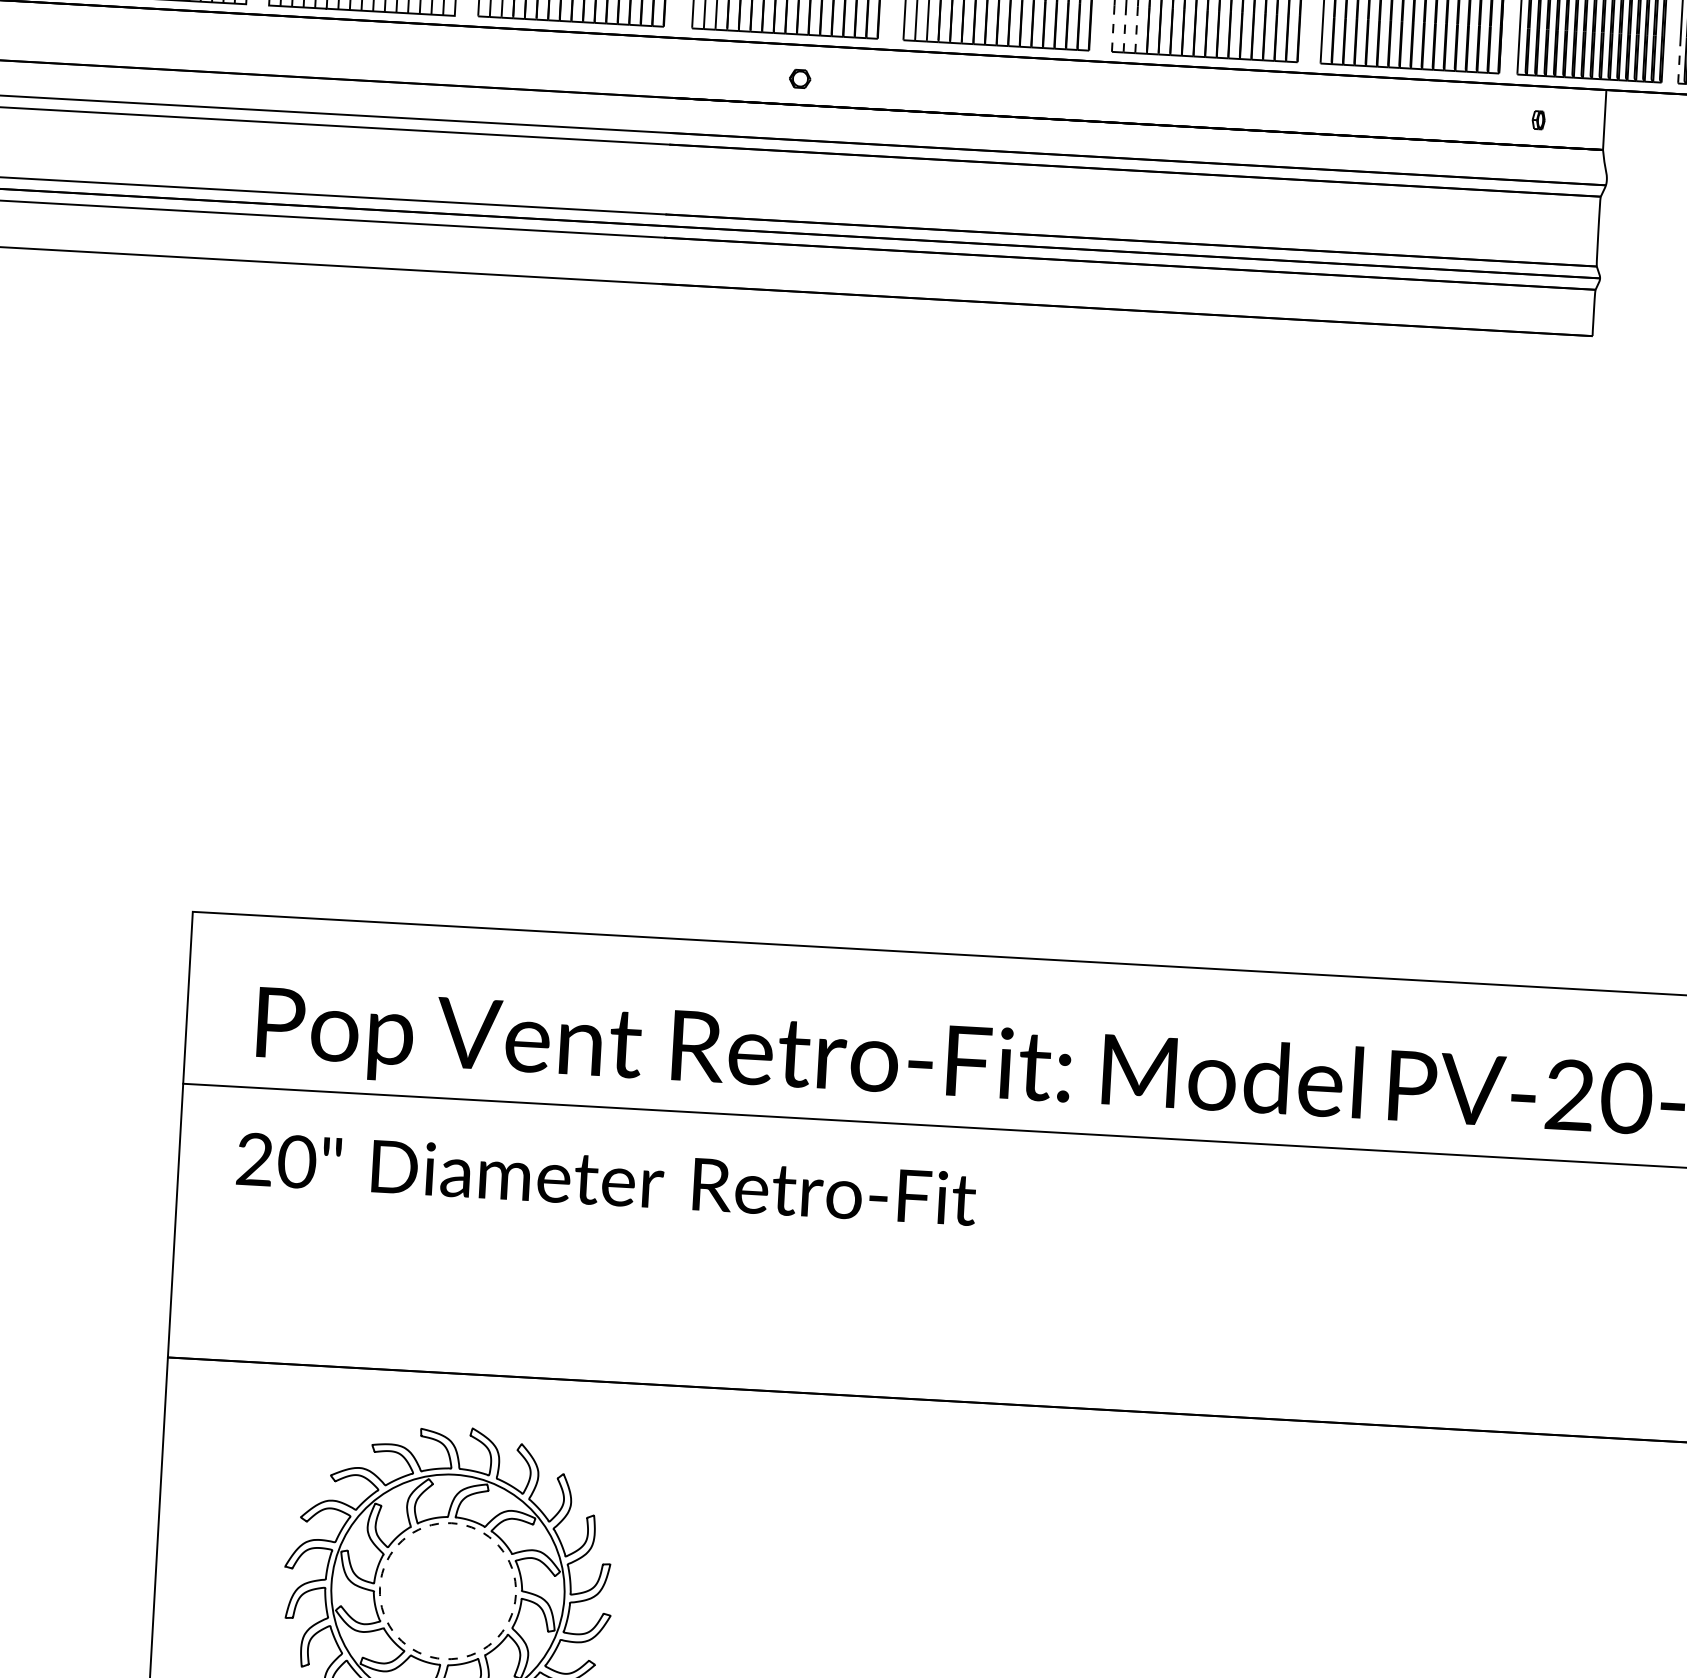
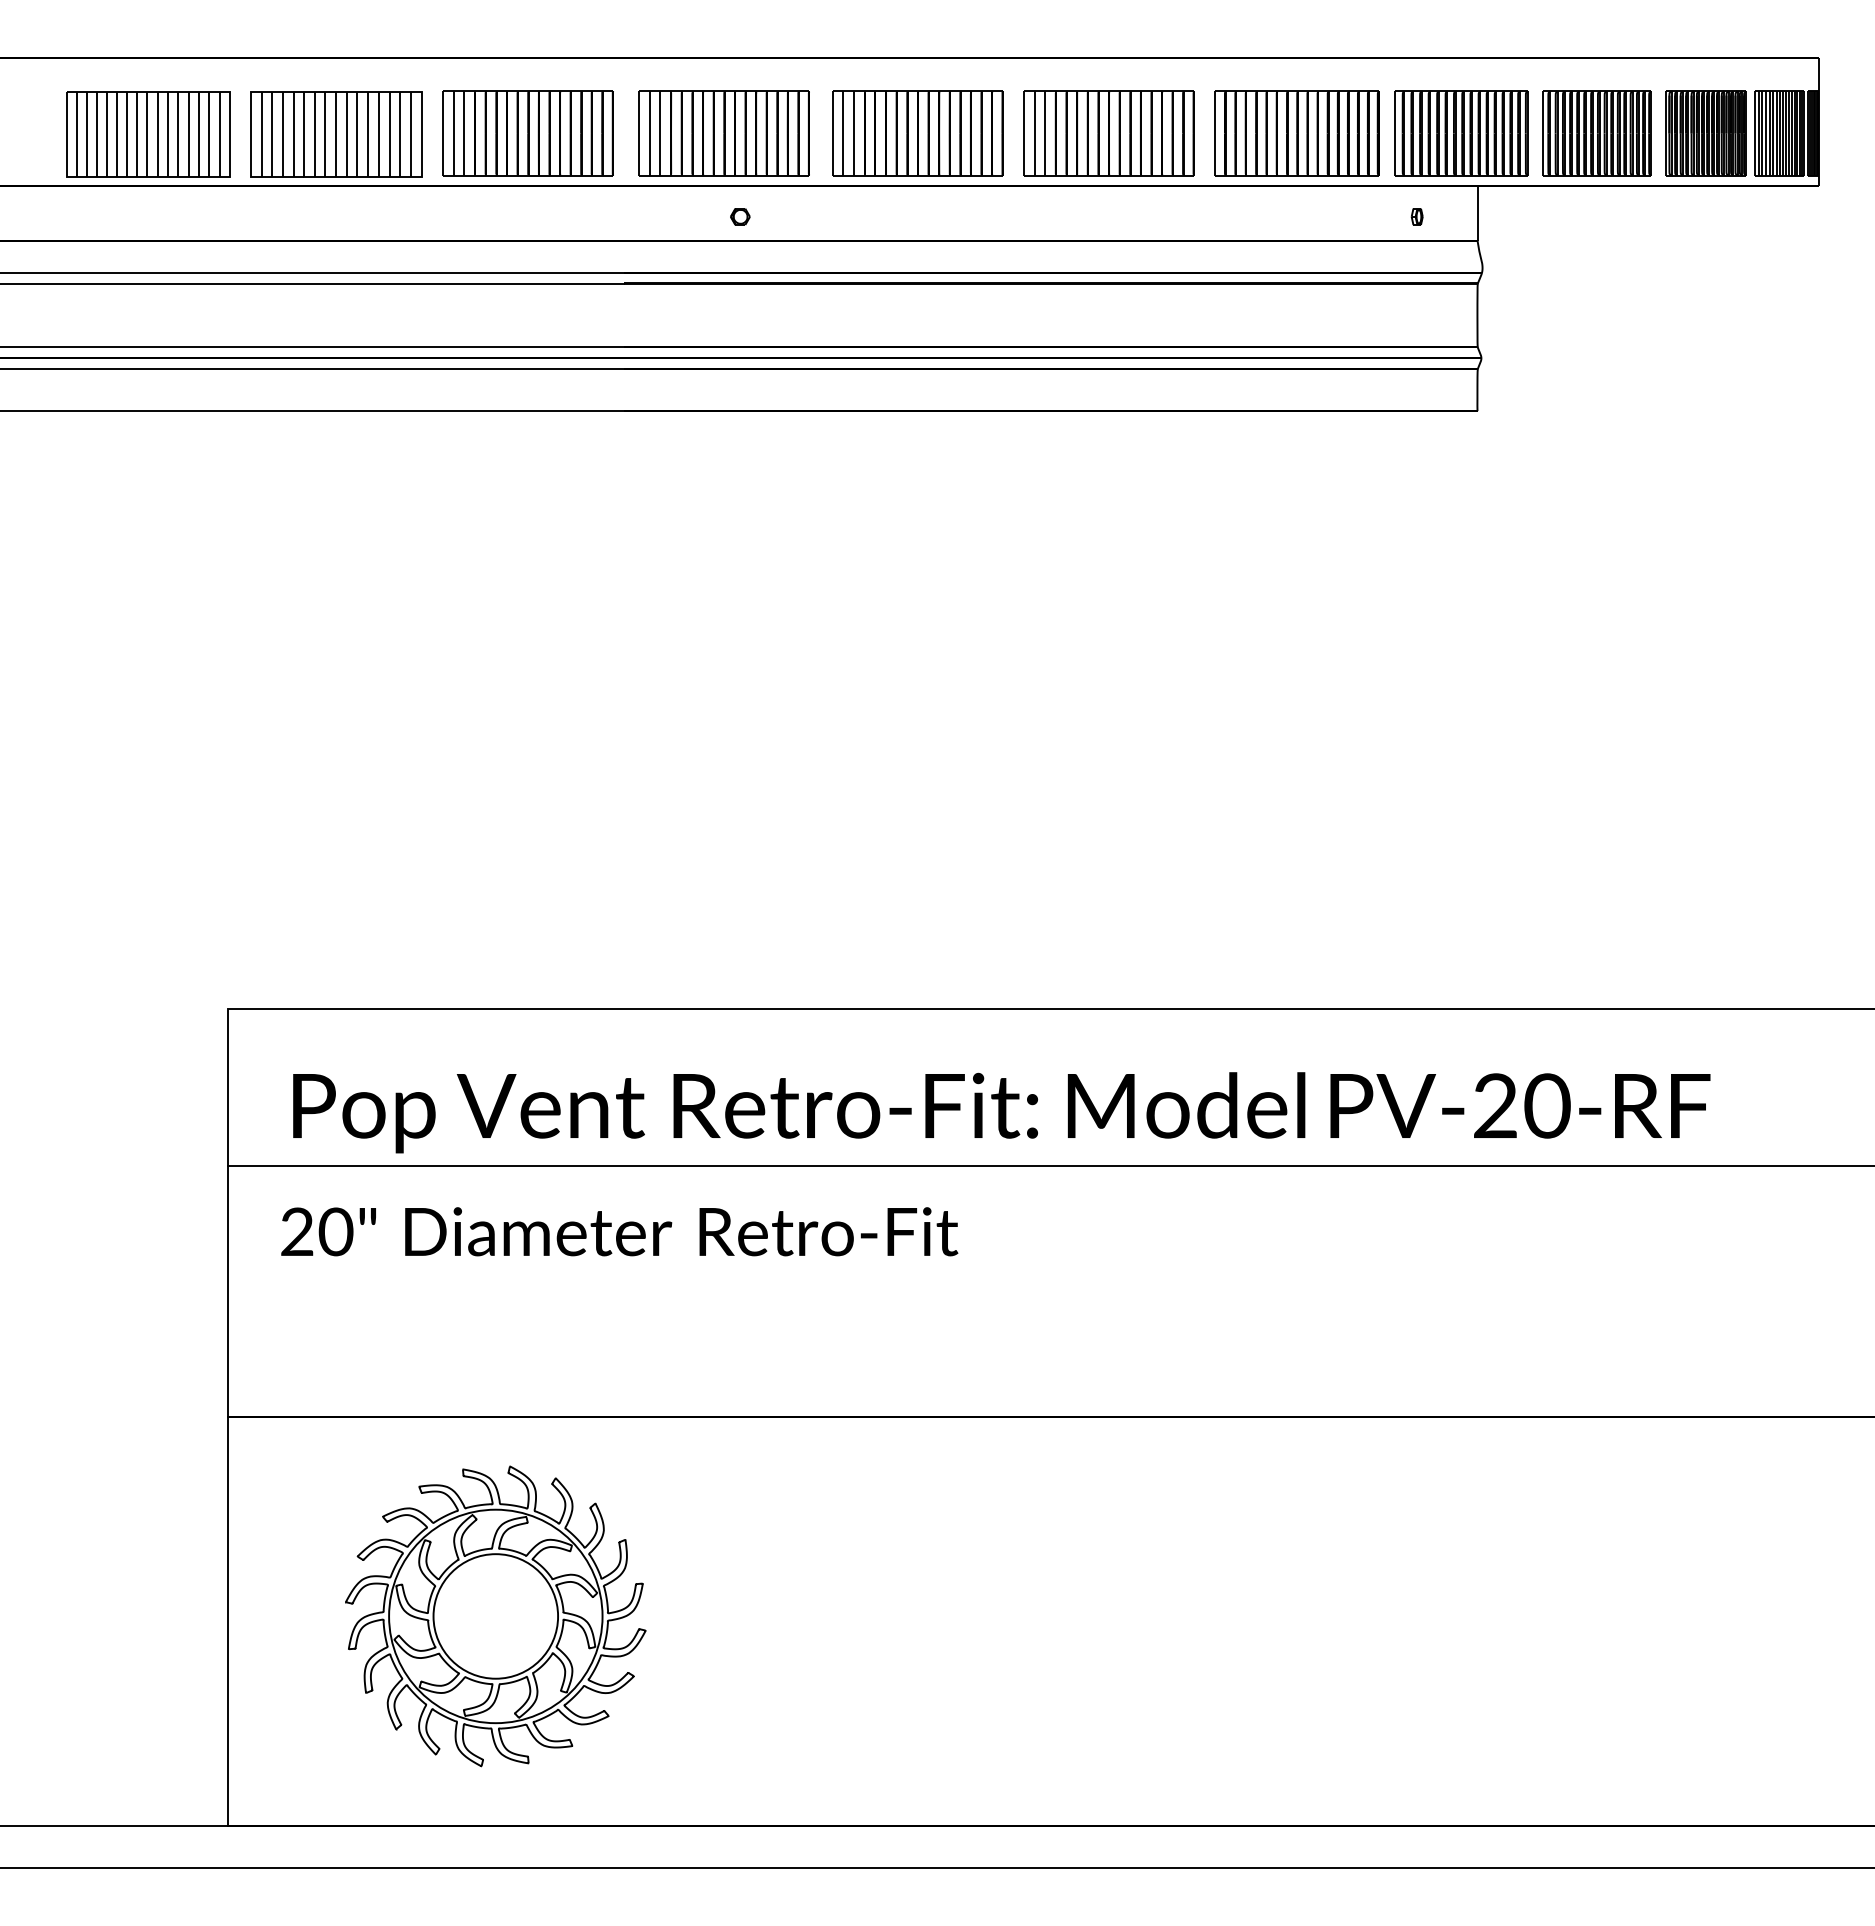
line: (1112, 28) -> (1023, 154), dashed -> solid
line: (1124, 28) -> (1034, 154), dashed -> solid
line: (1136, 29) -> (1045, 154), dashed -> solid
line: (1679, 59) -> (1542, 154), dashed -> solid
circle: (447, 1591) -> (495, 1616), dashed -> solid

